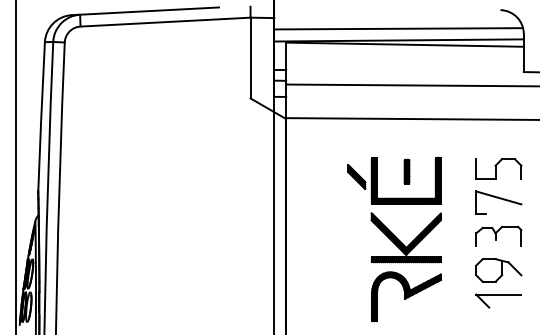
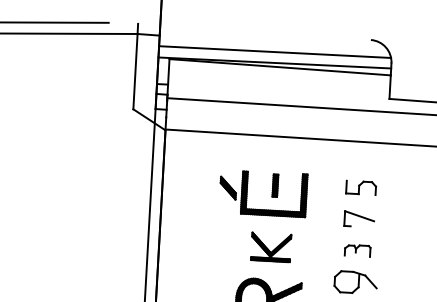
part: (498, 168) -> (360, 187), size x0.7
part: (498, 202) -> (359, 219), size x0.7
part: (498, 235) -> (357, 249), size x0.6
part: (405, 237) -> (270, 247), size x0.6

